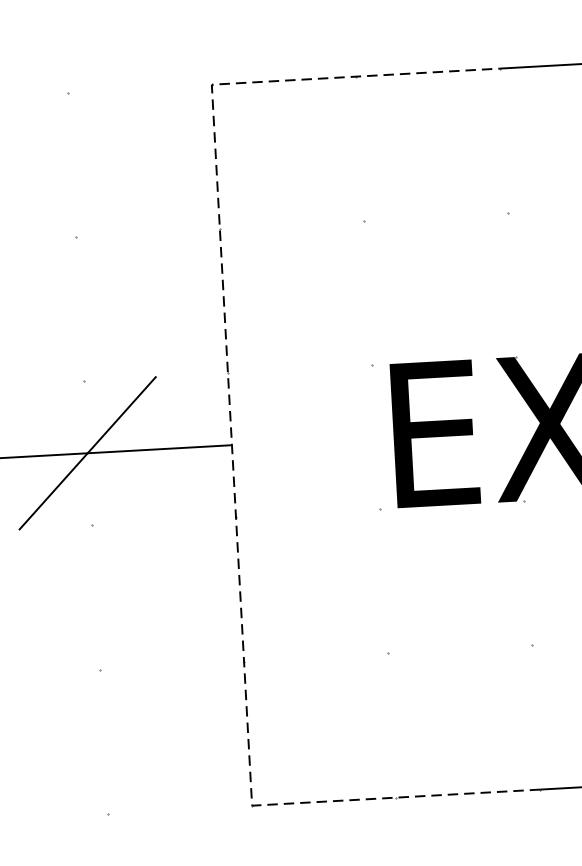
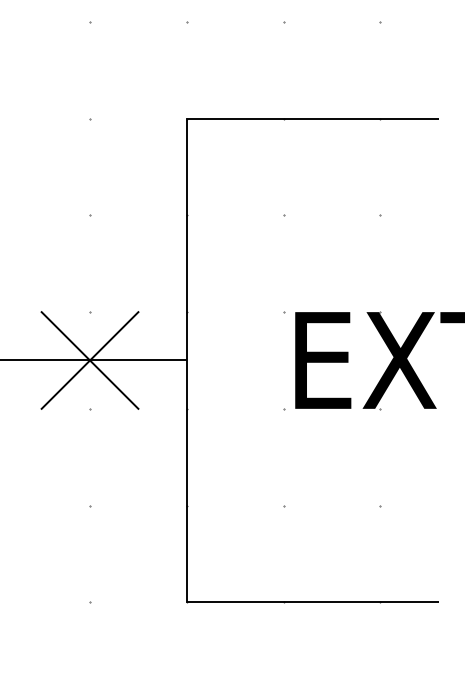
line: (231, 445) -> (186, 360), dashed -> solid
line: (86, 453) -> (89, 360), added

